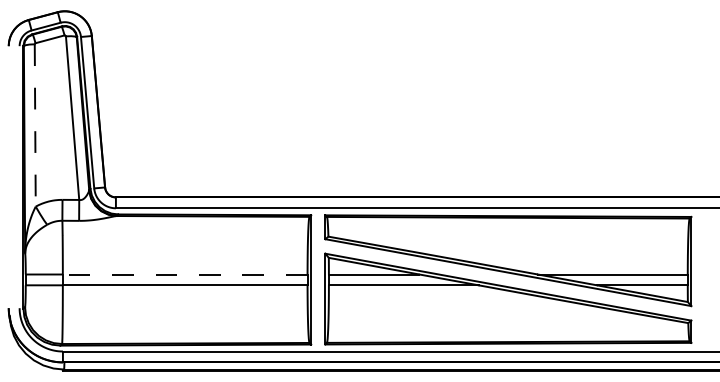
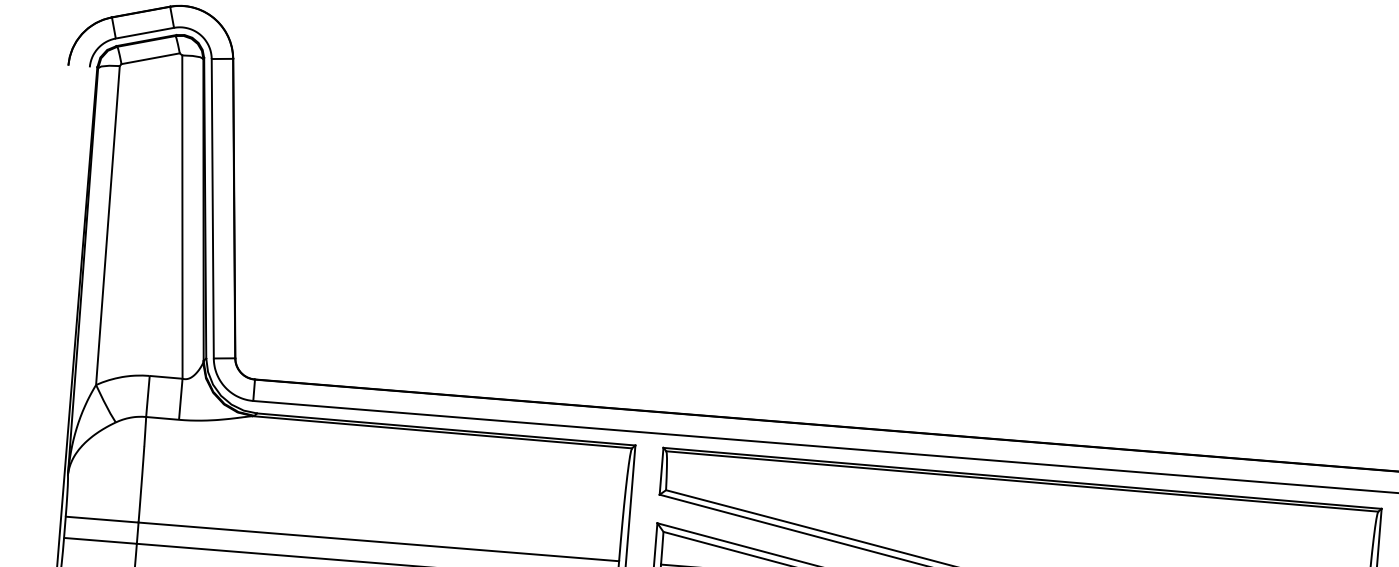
line: (35, 125) -> (108, 225), dashed -> solid
line: (184, 274) -> (377, 541), dashed -> solid

